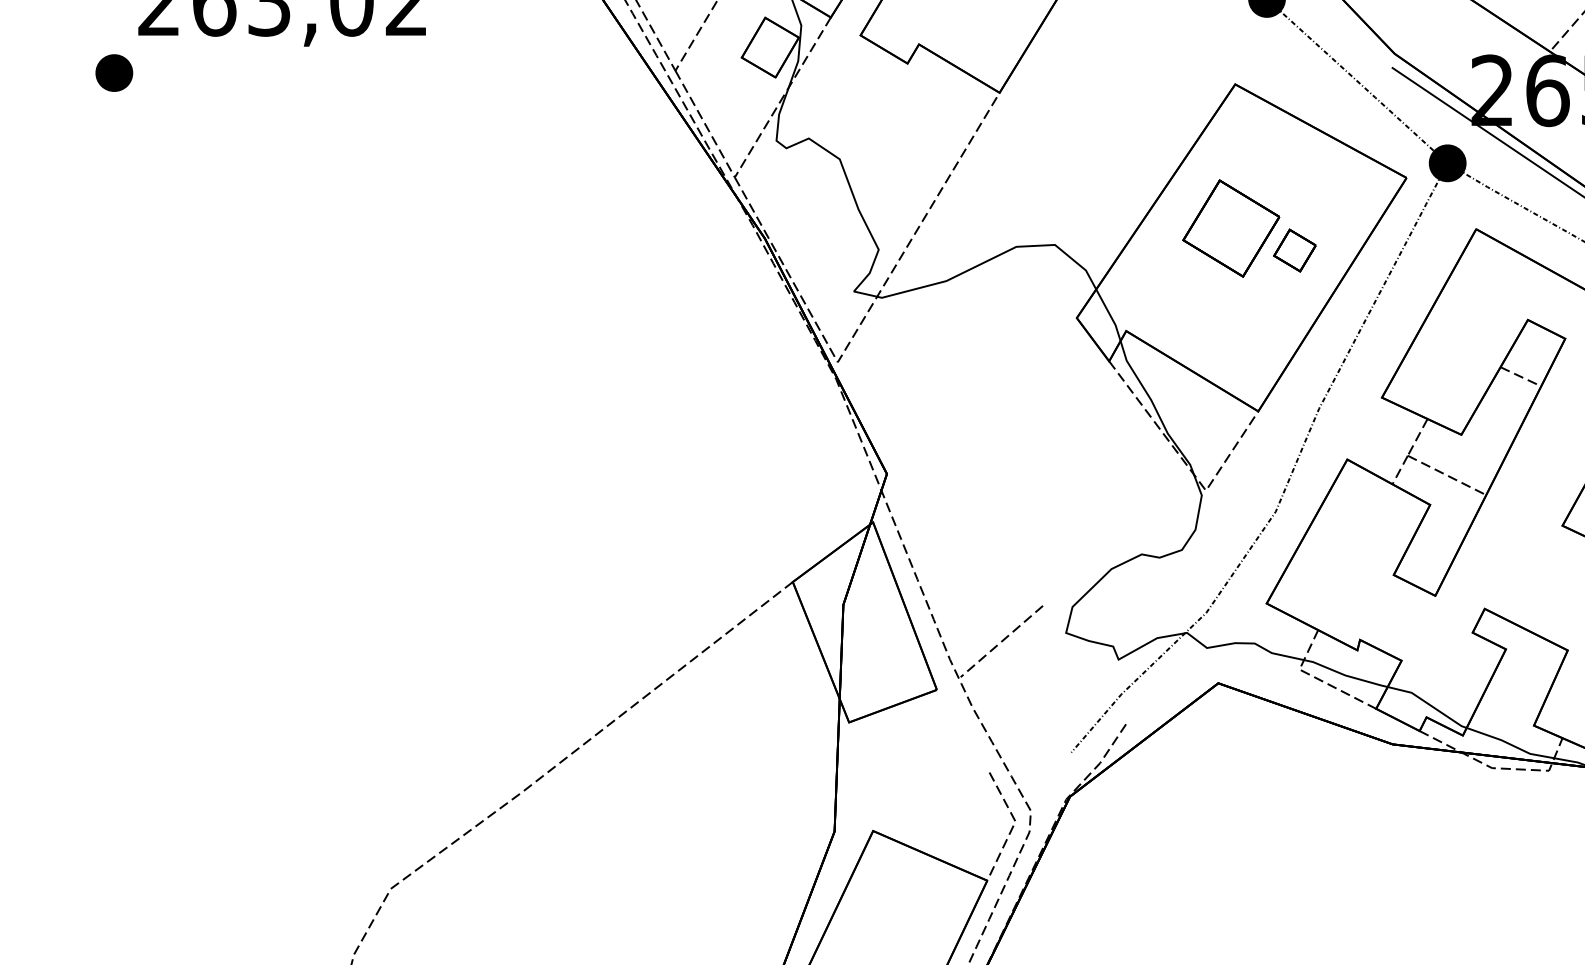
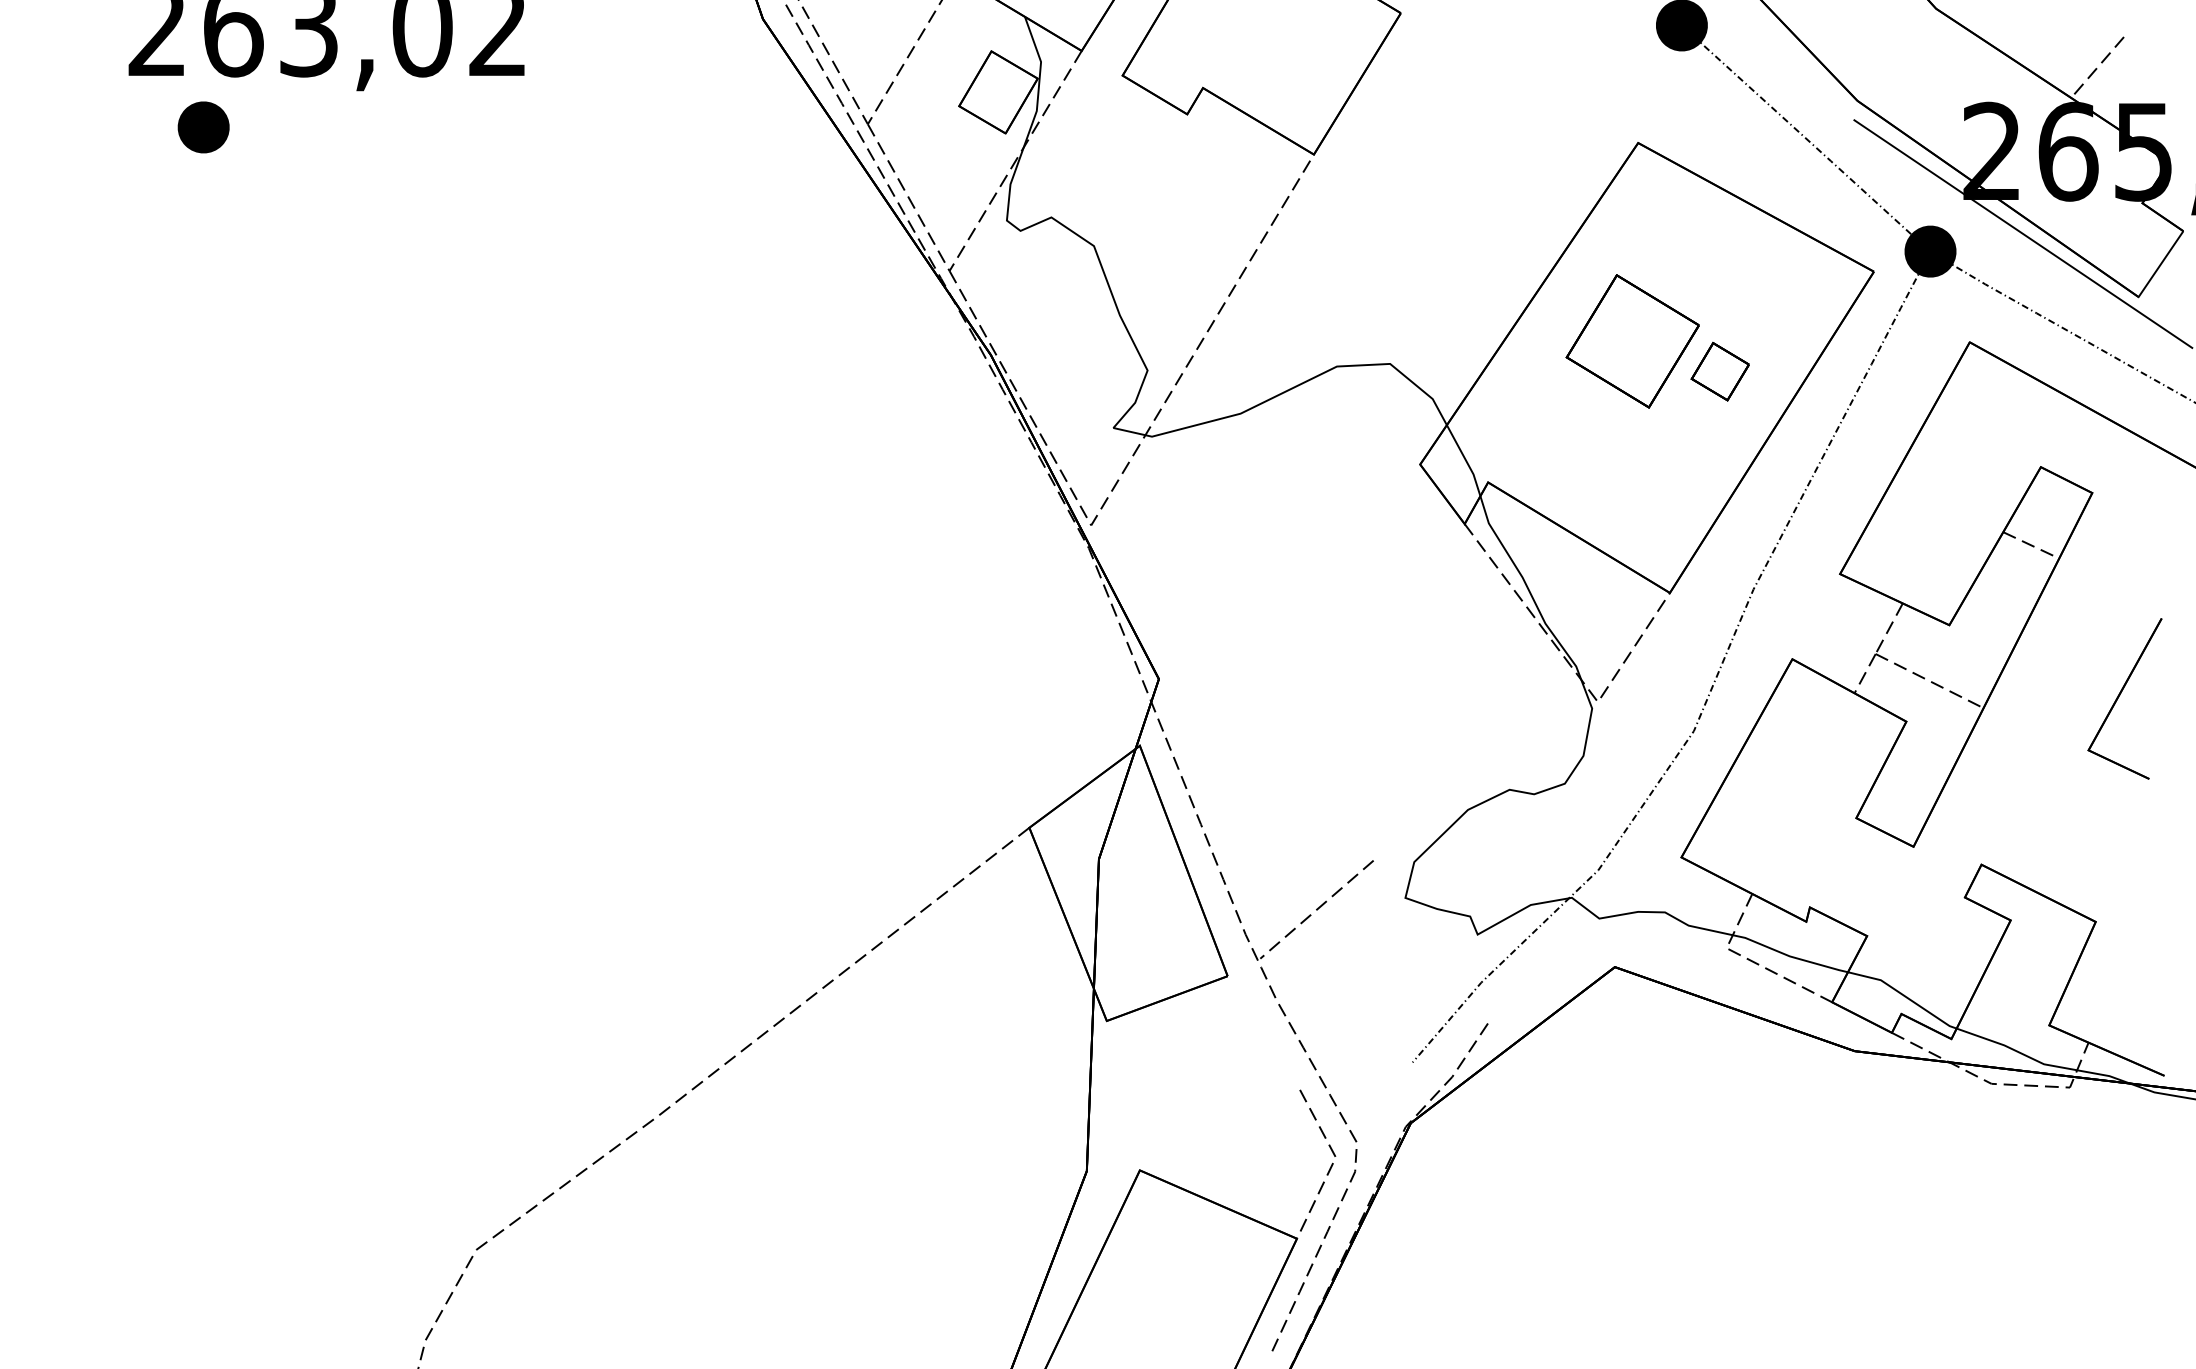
part: (114, 73) -> (203, 127), moved

